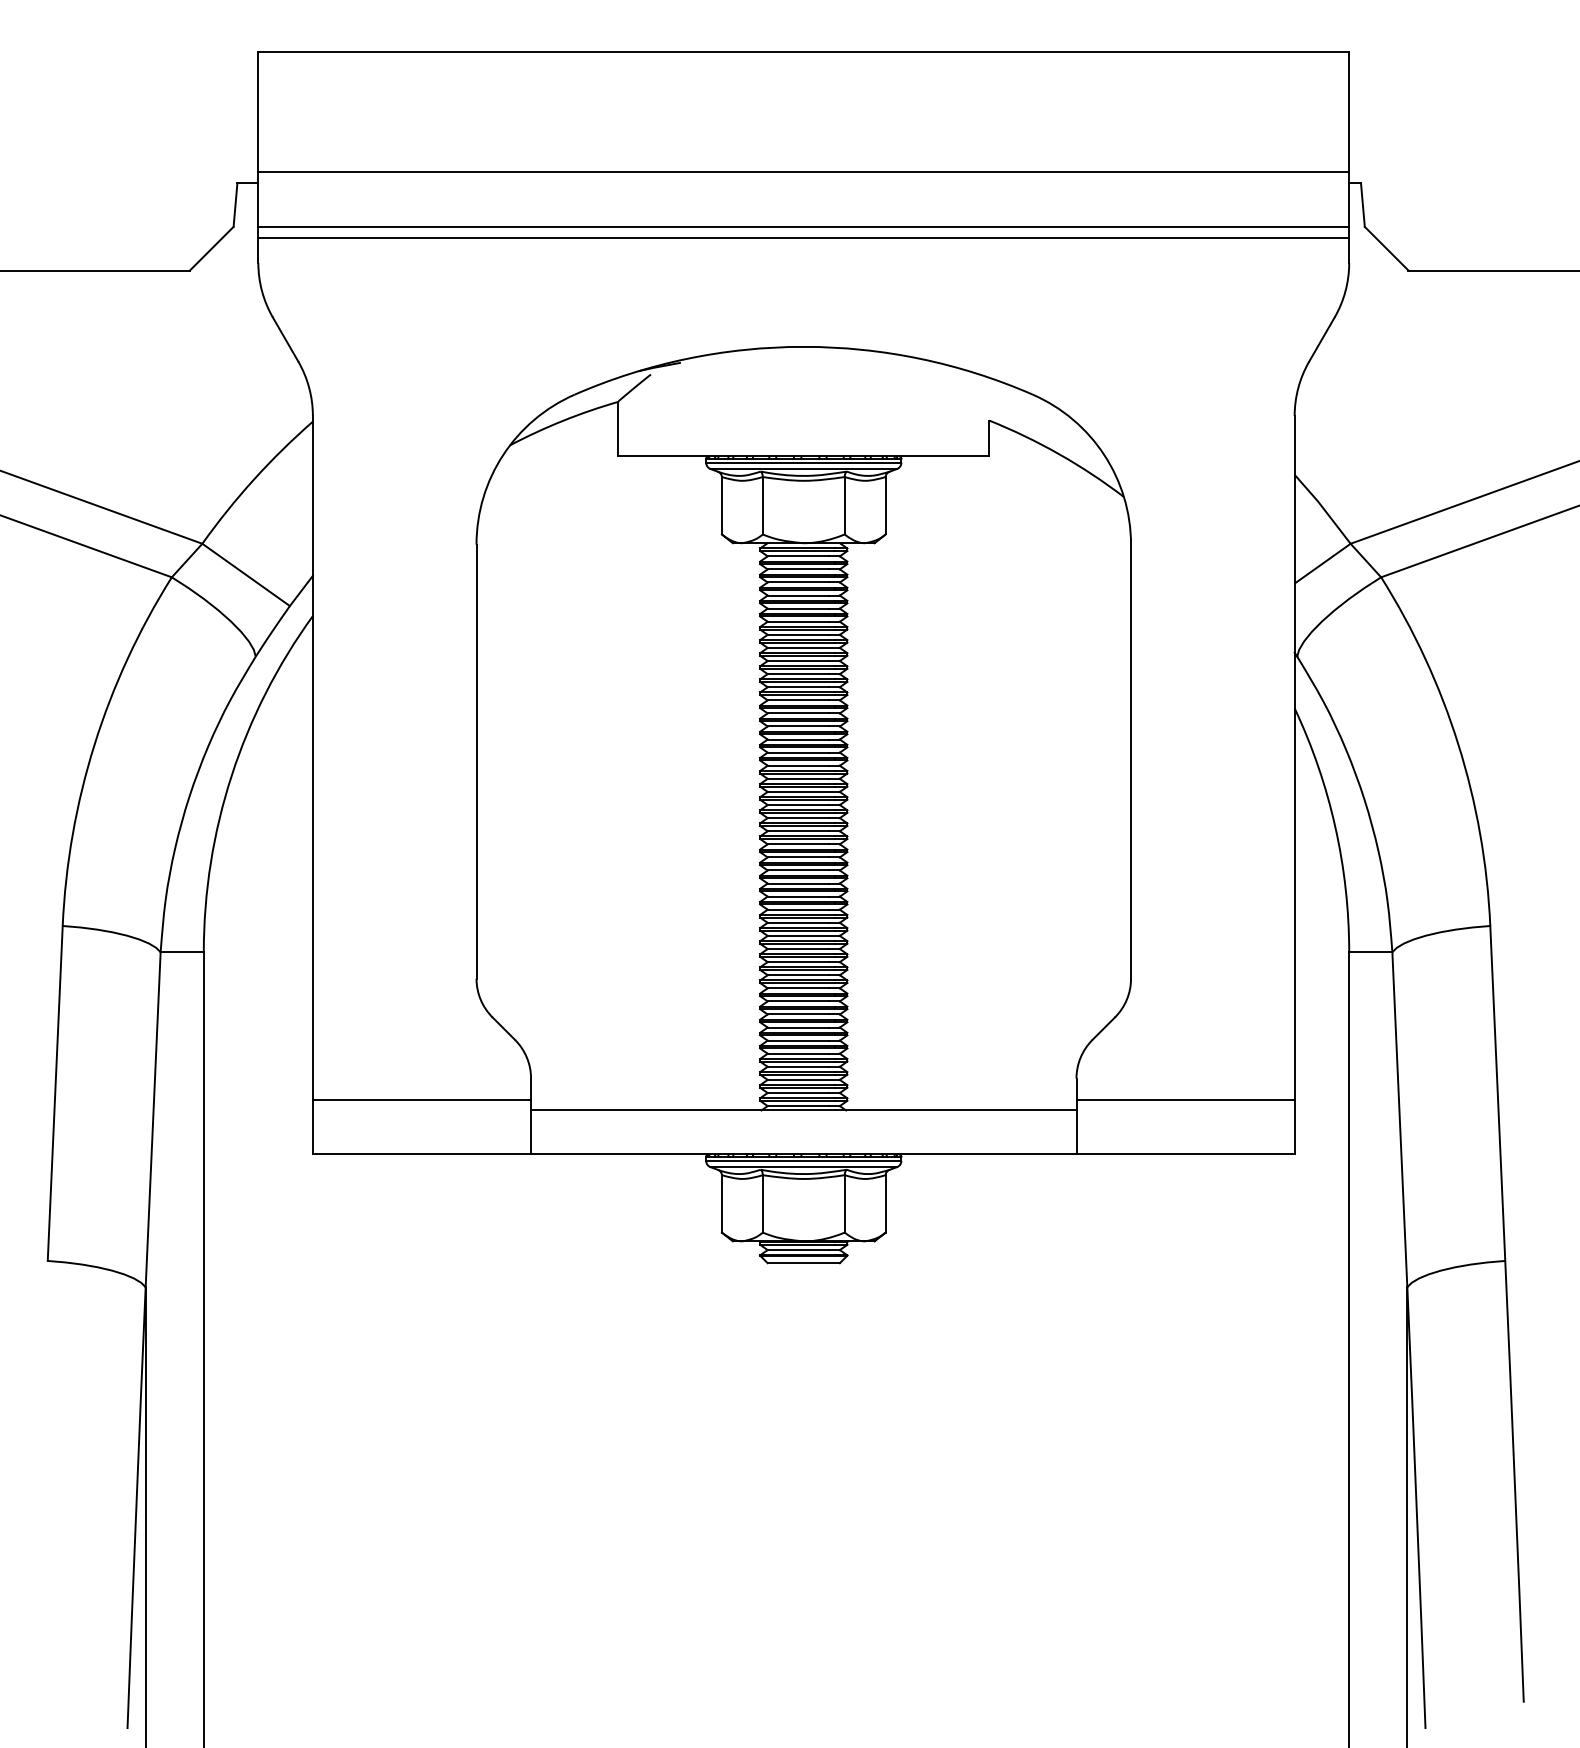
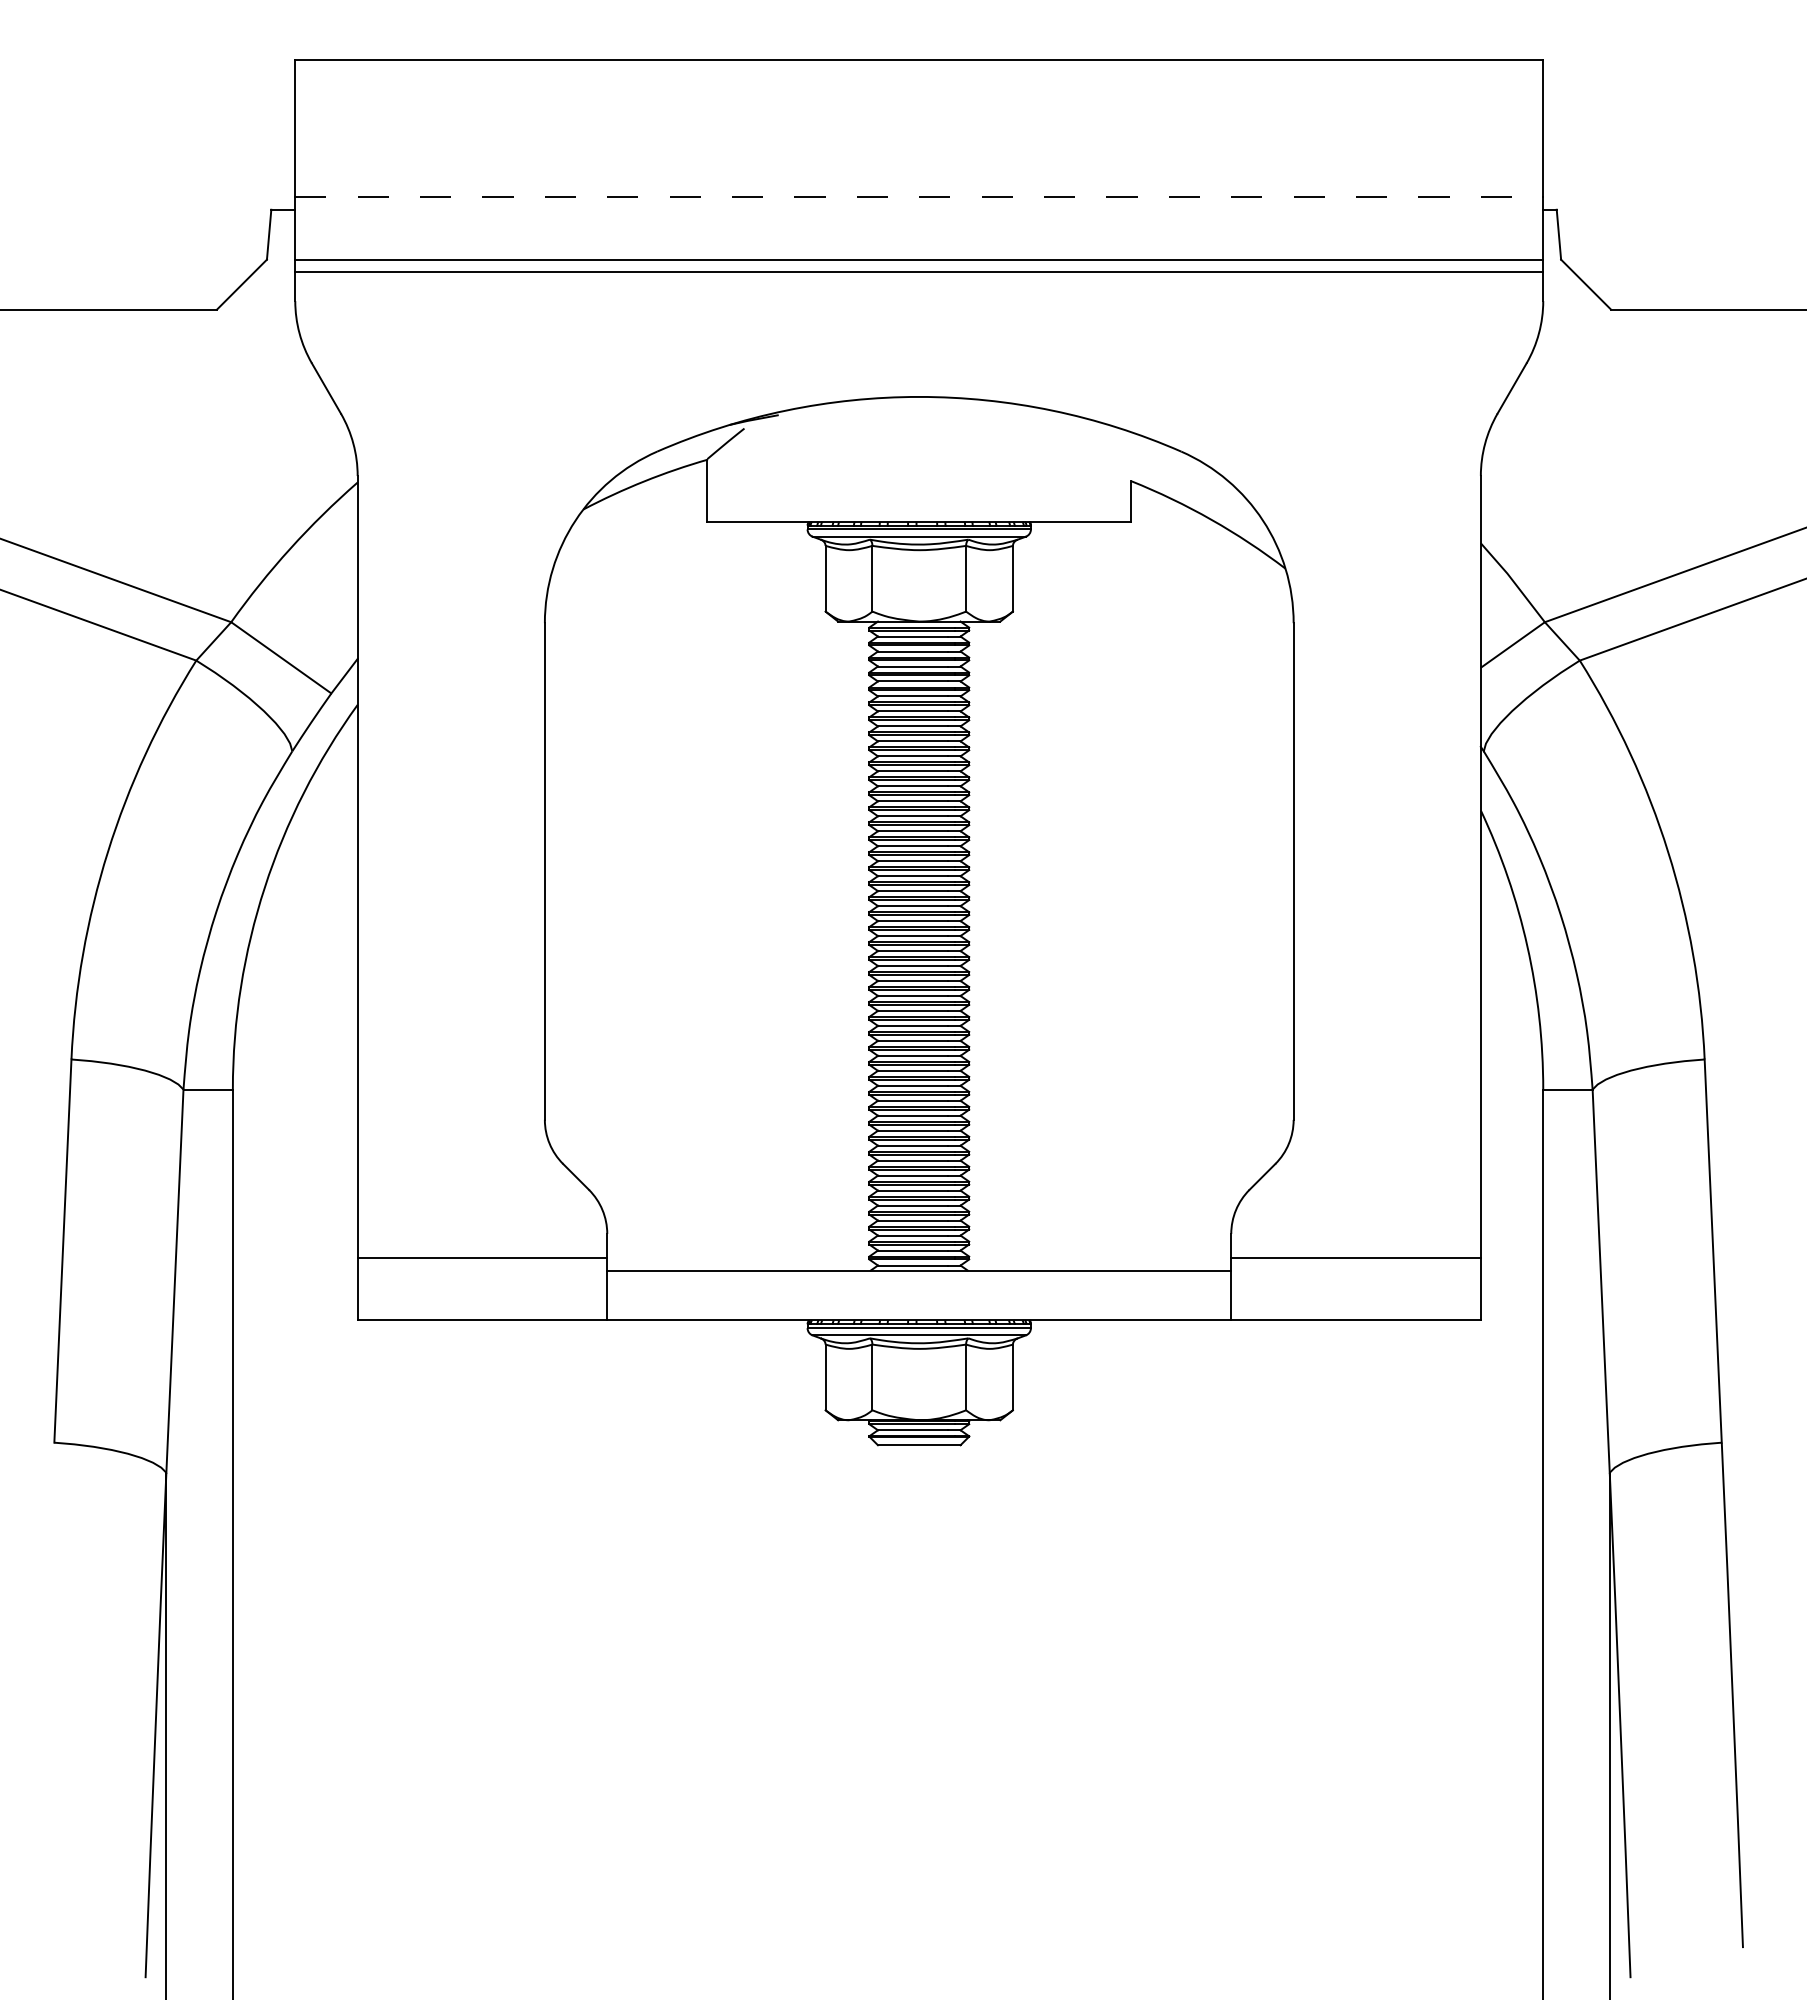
line: (803, 172) -> (919, 197), solid -> dashed

